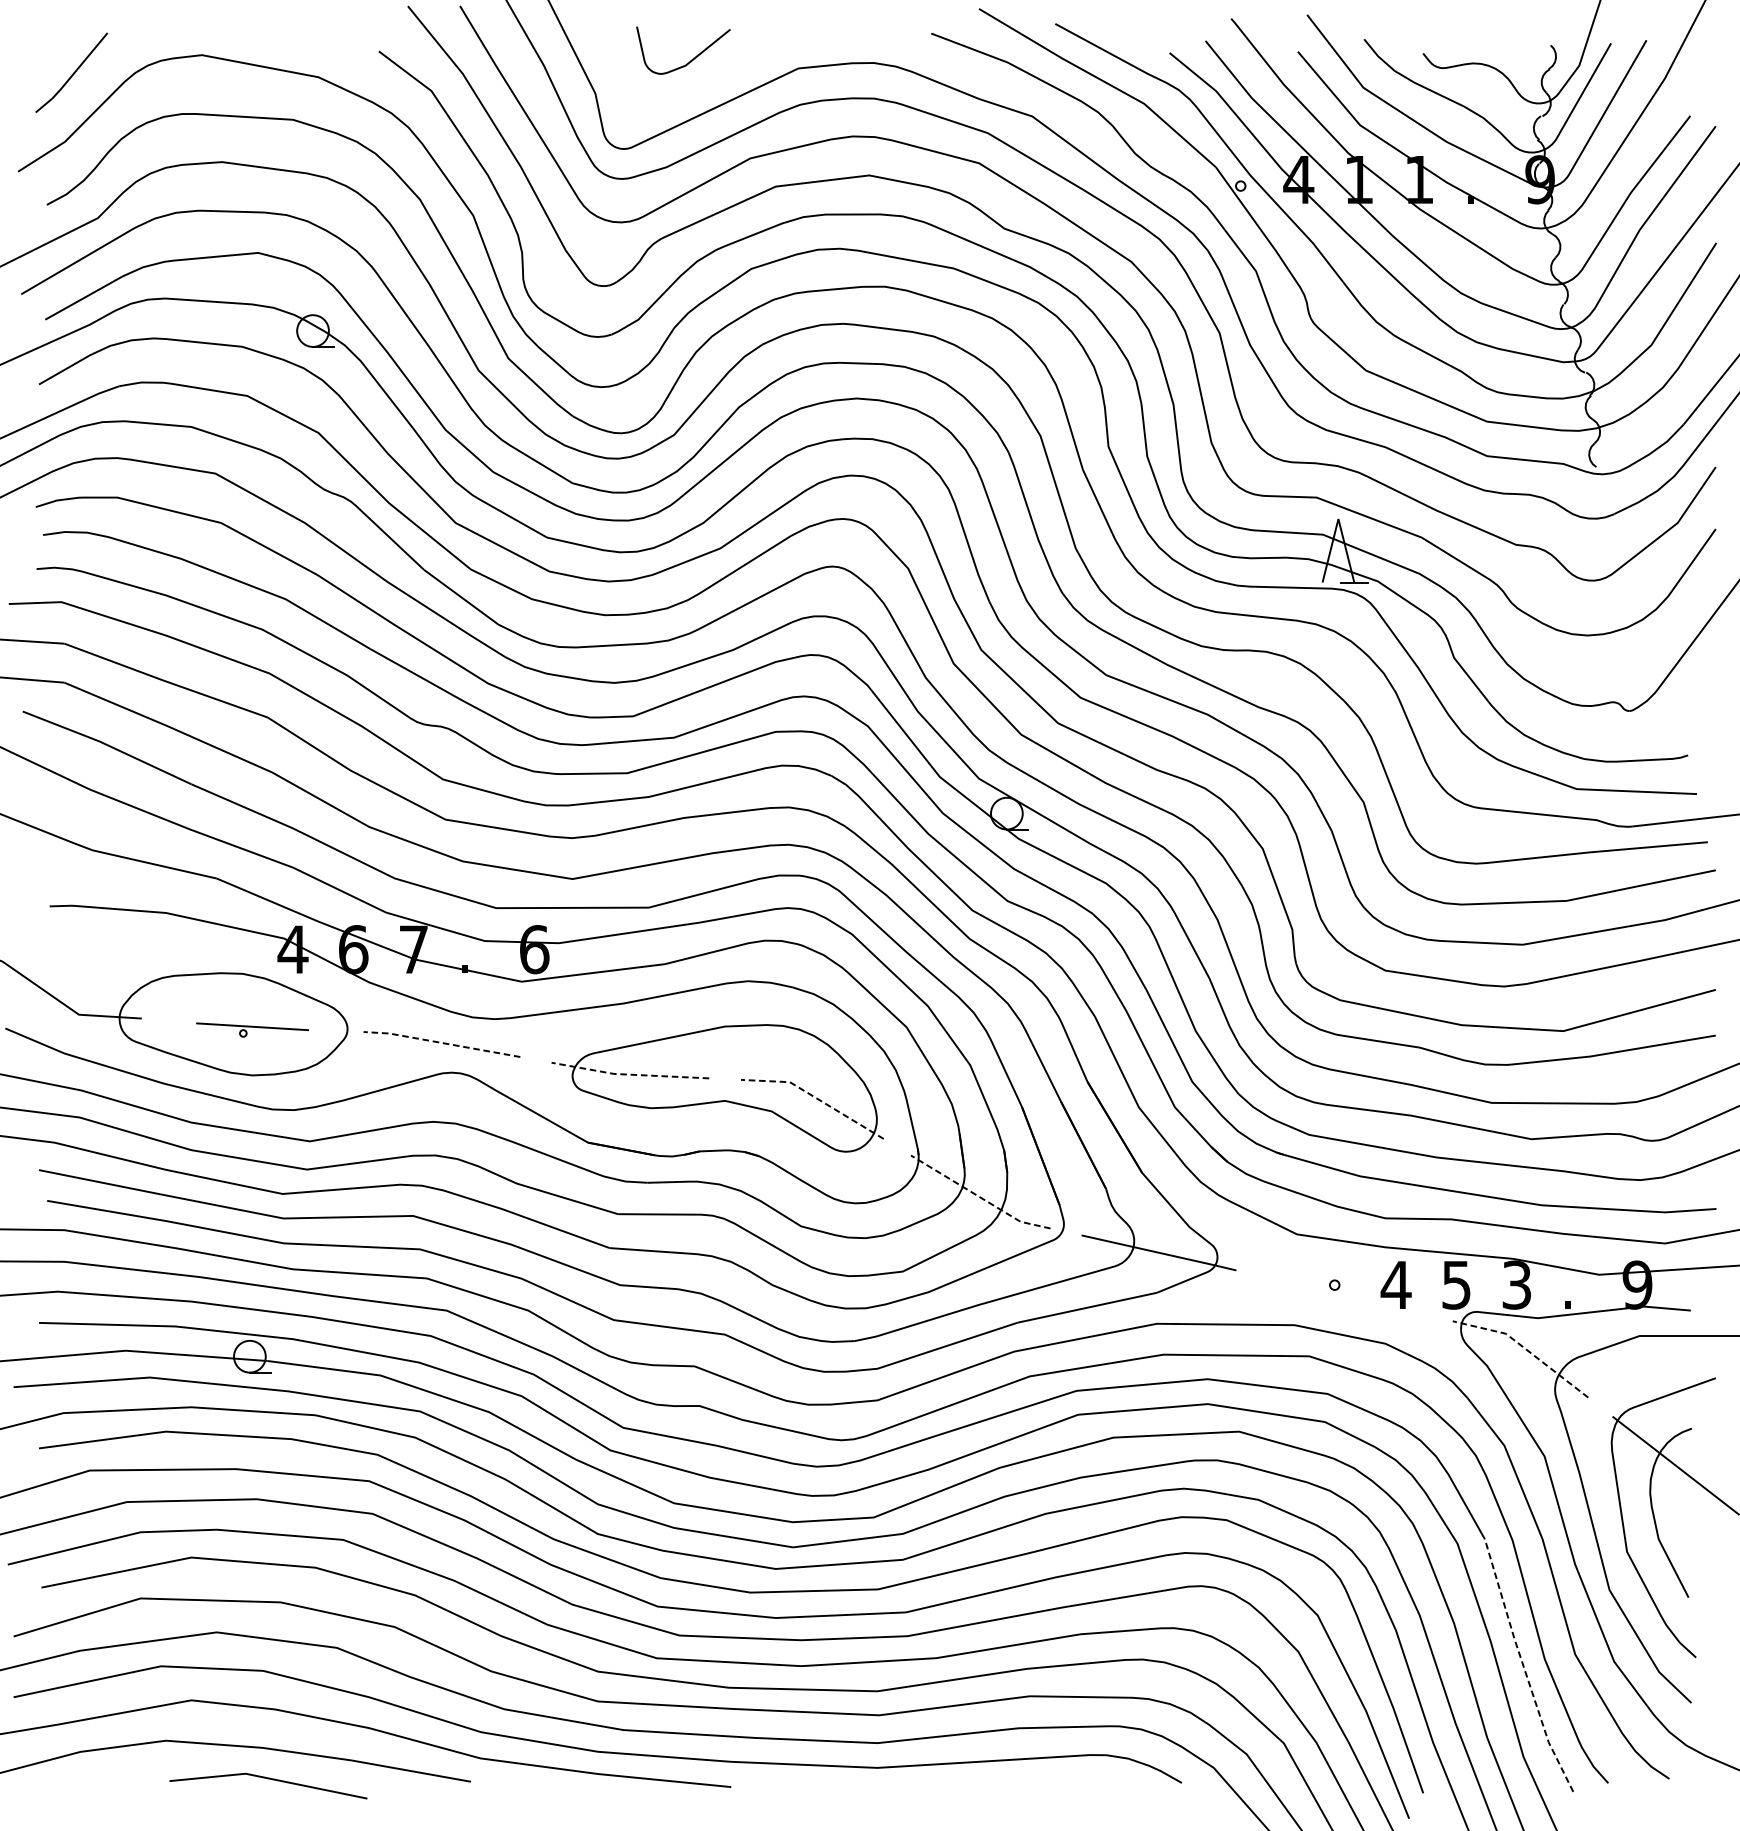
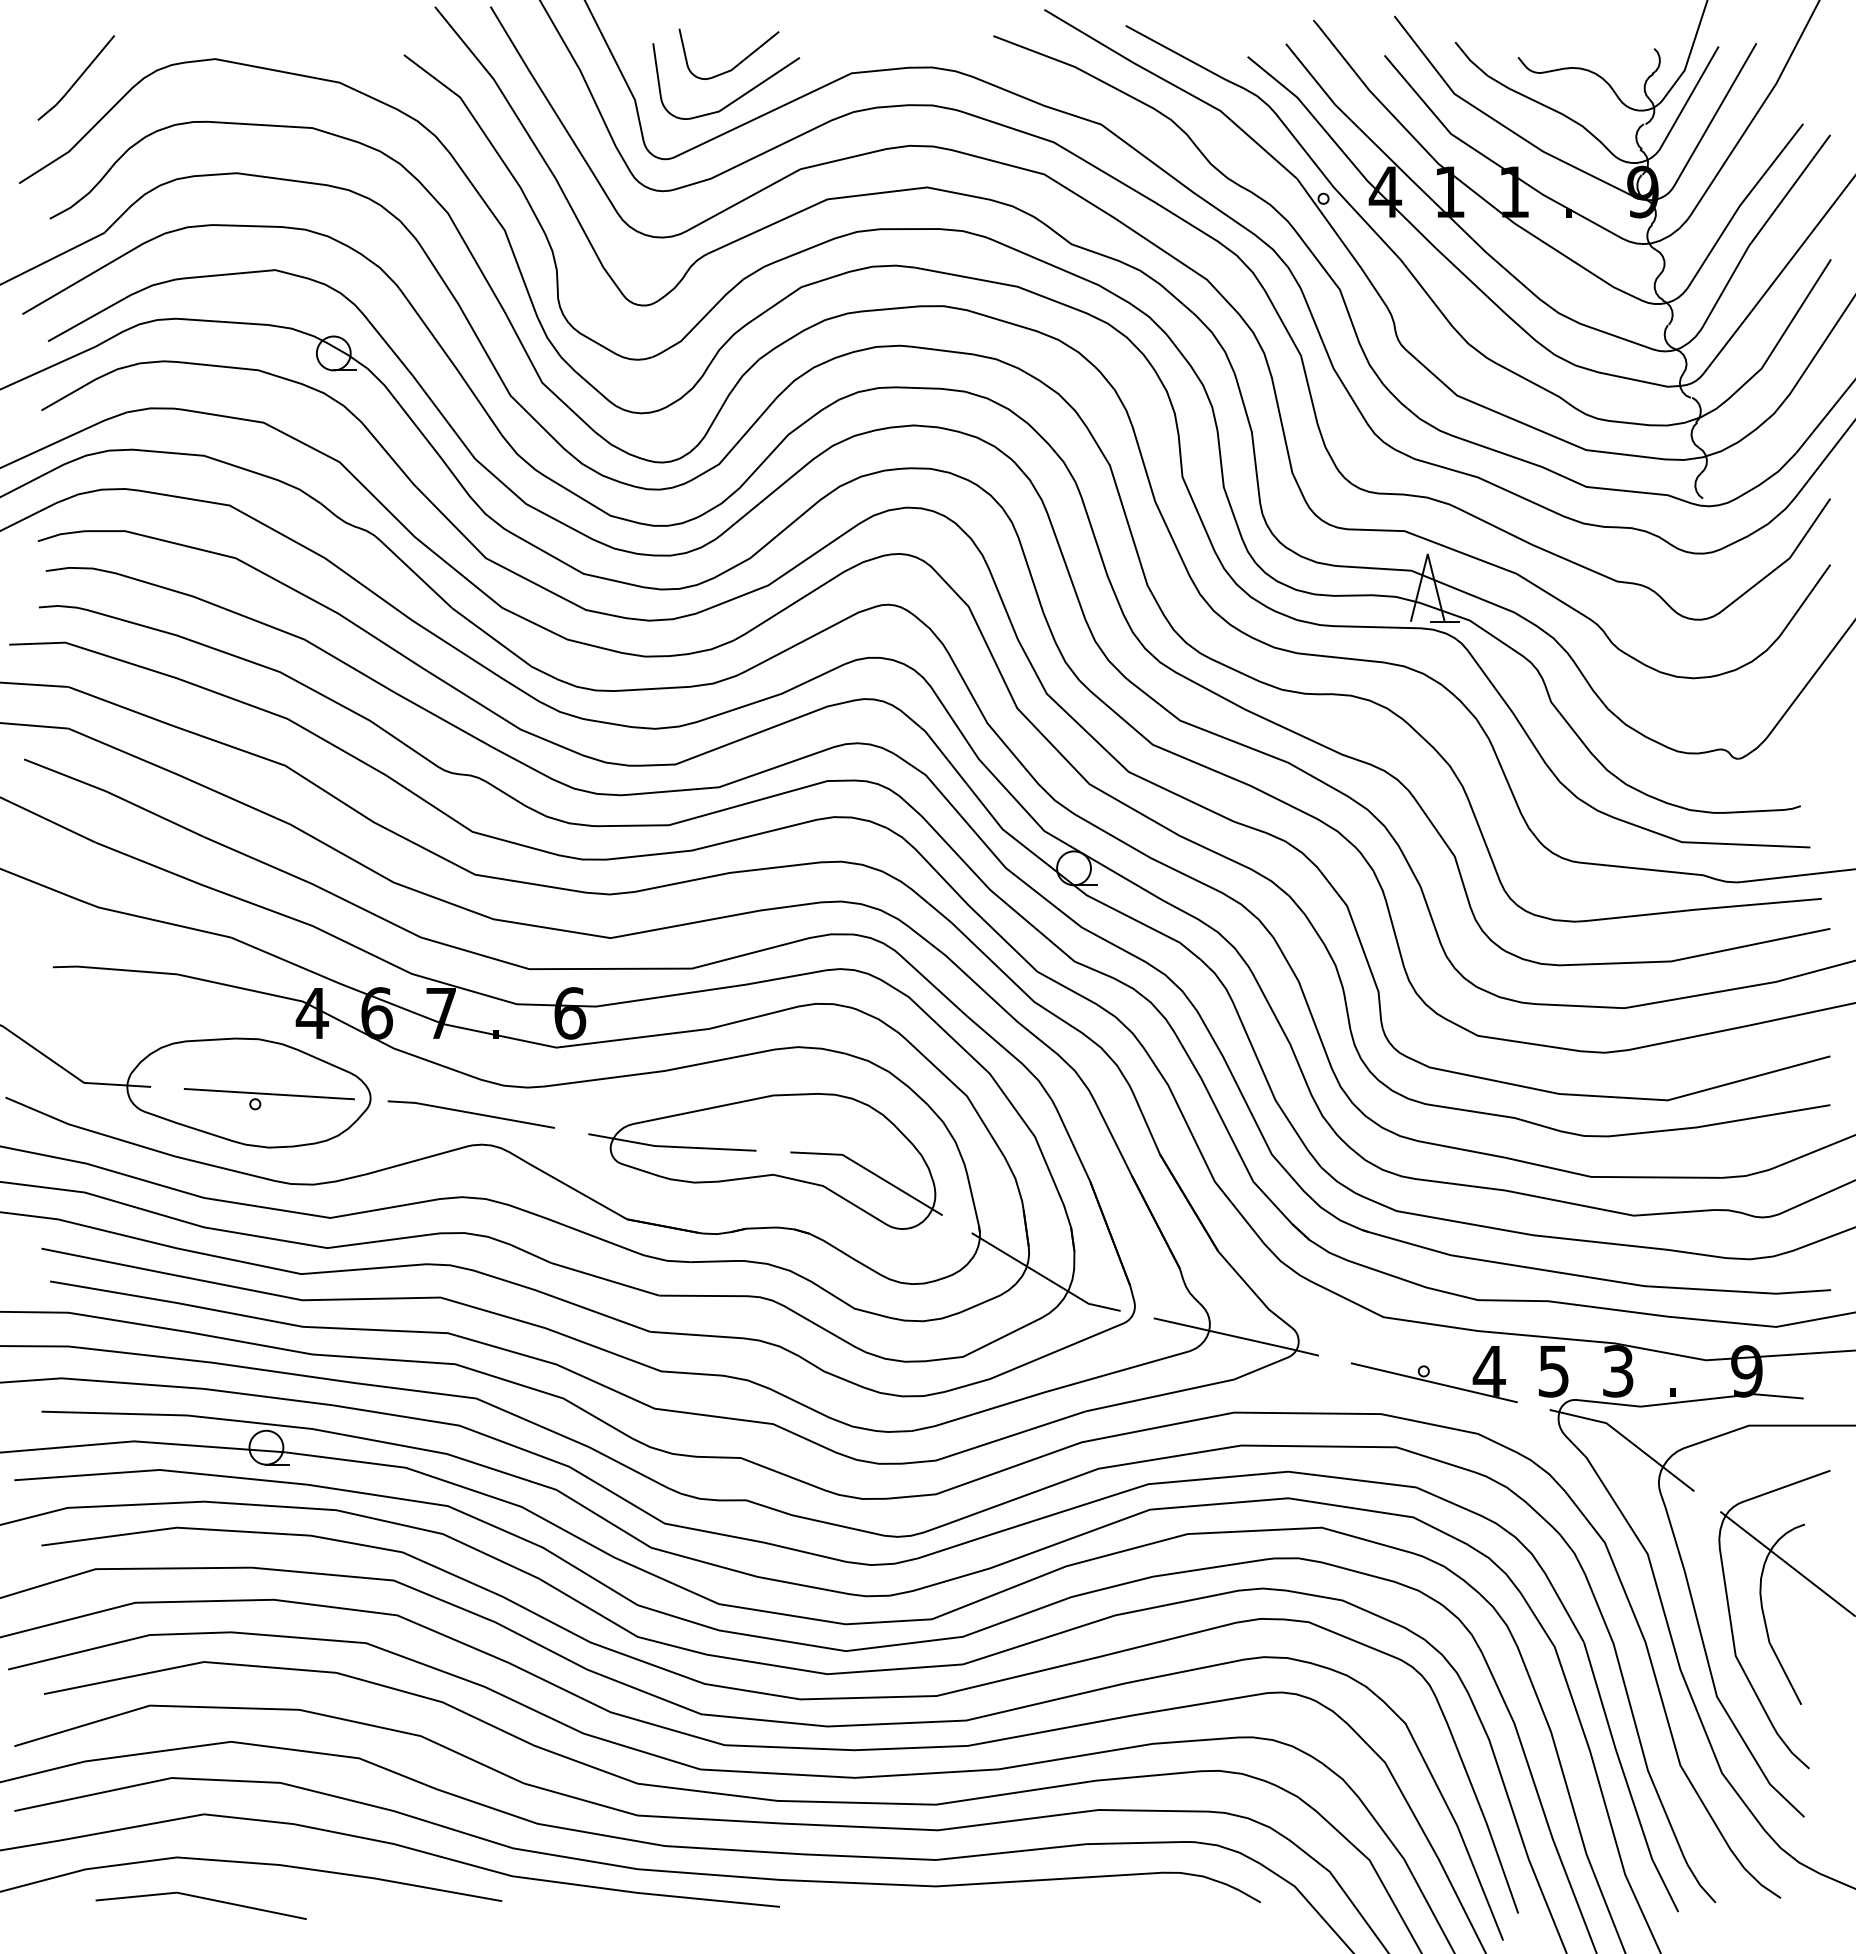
curve: (690, 92) -> (736, 98), added
part: (251, 1030) -> (268, 1099), size x1.43
line: (441, 1042) -> (470, 1112), dashed -> solid
line: (628, 1074) -> (670, 1146), dashed -> solid
line: (815, 1097) -> (869, 1171), dashed -> solid
line: (979, 1196) -> (1044, 1276), dashed -> solid
line: (1343, 1295) -> (1433, 1382), added
line: (1524, 1349) -> (1626, 1439), dashed -> solid
line: (1523, 1667) -> (1625, 1779), dashed -> solid
line: (267, 1779) -> (200, 1898), moved

